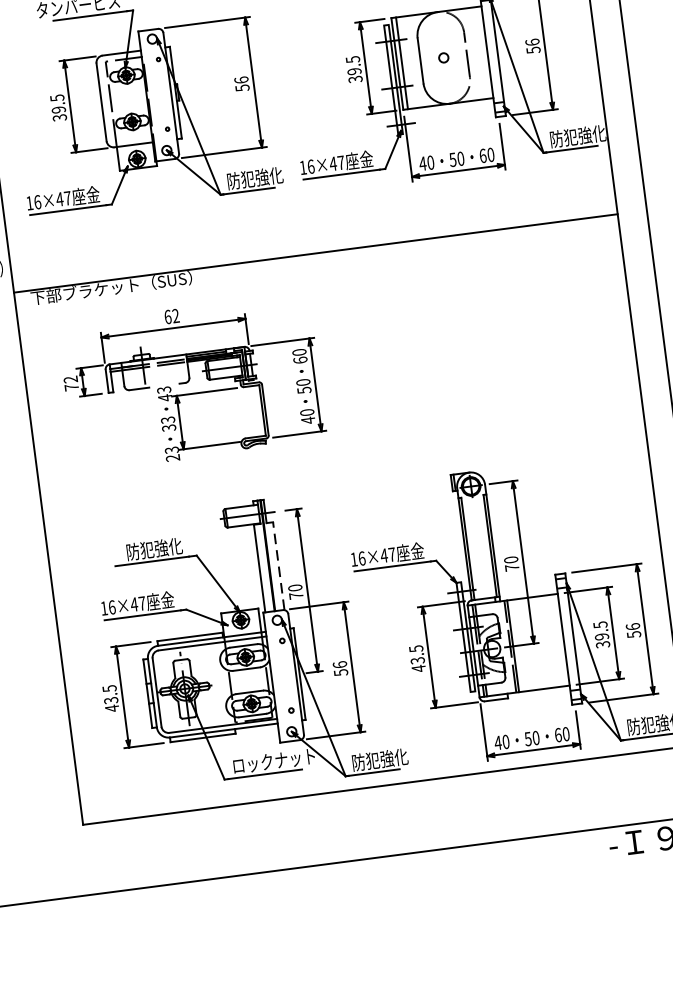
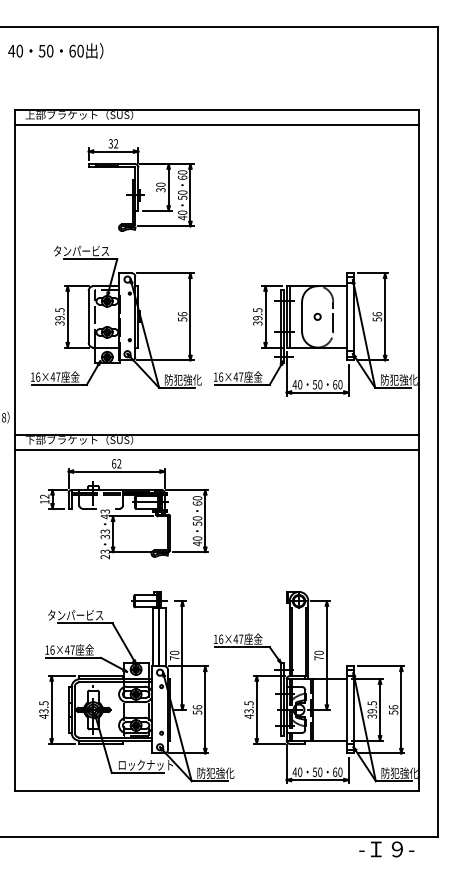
line: (318, 277) -> (216, 450), added
text: (71, 386) -> (44, 501), 72 -> 12
text: (139, 551) -> (75, 615), 防犯強化 -> タンパービス
line: (278, 565) -> (165, 636), dashed -> solid

